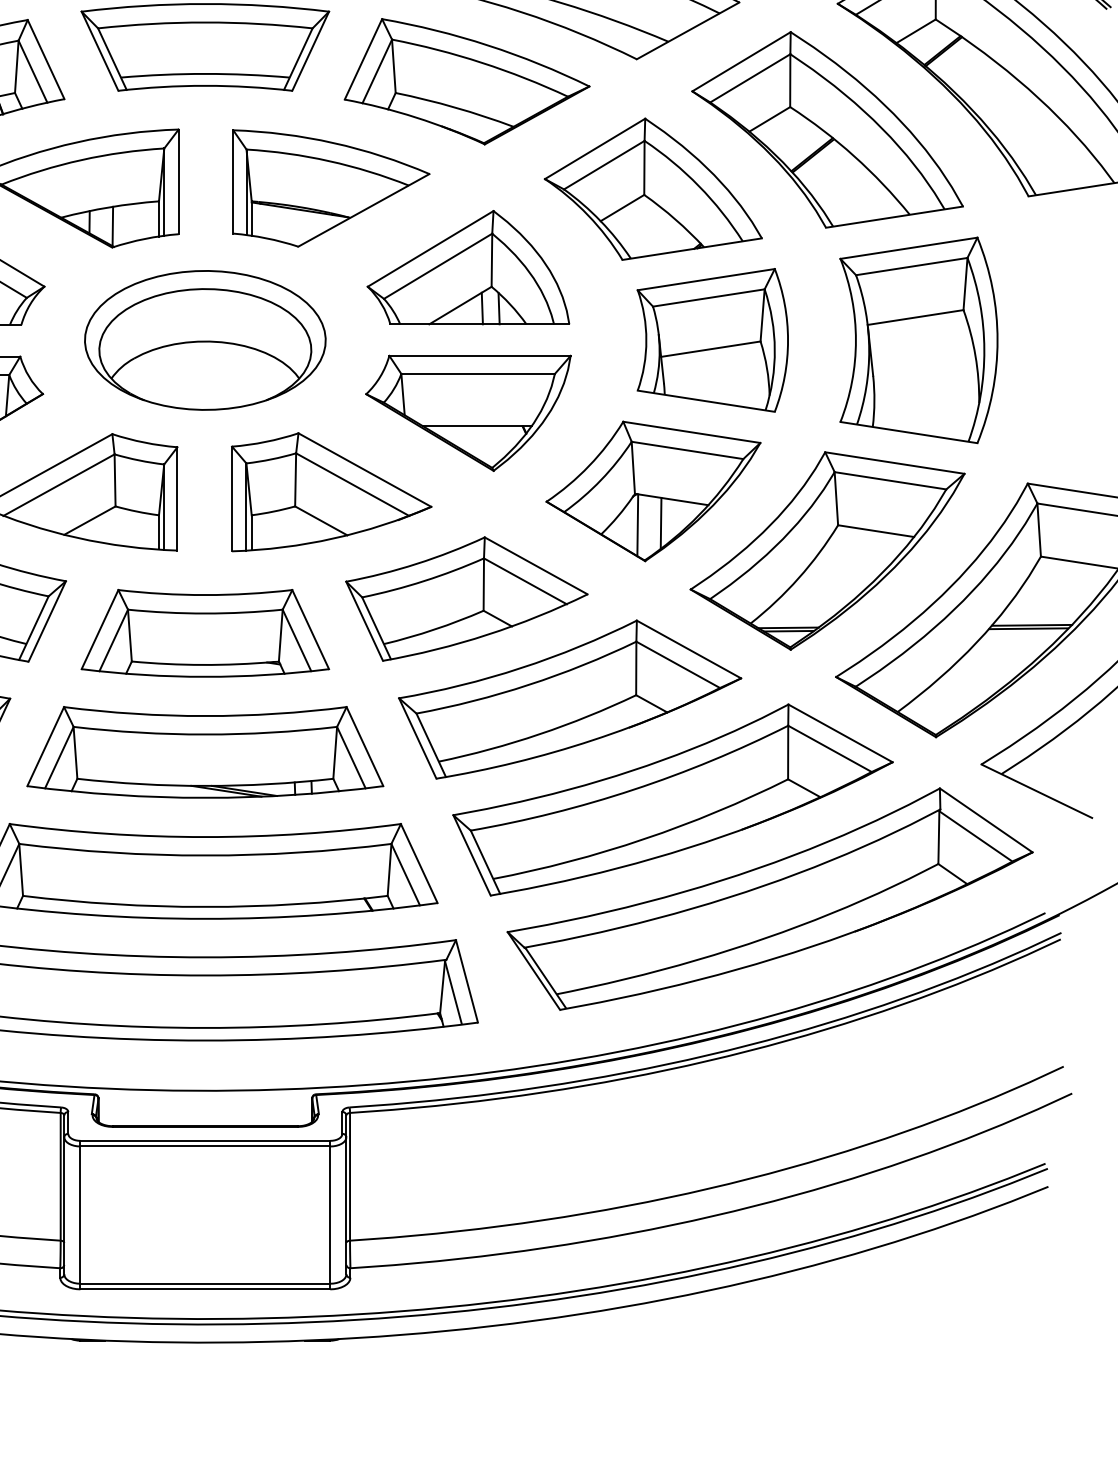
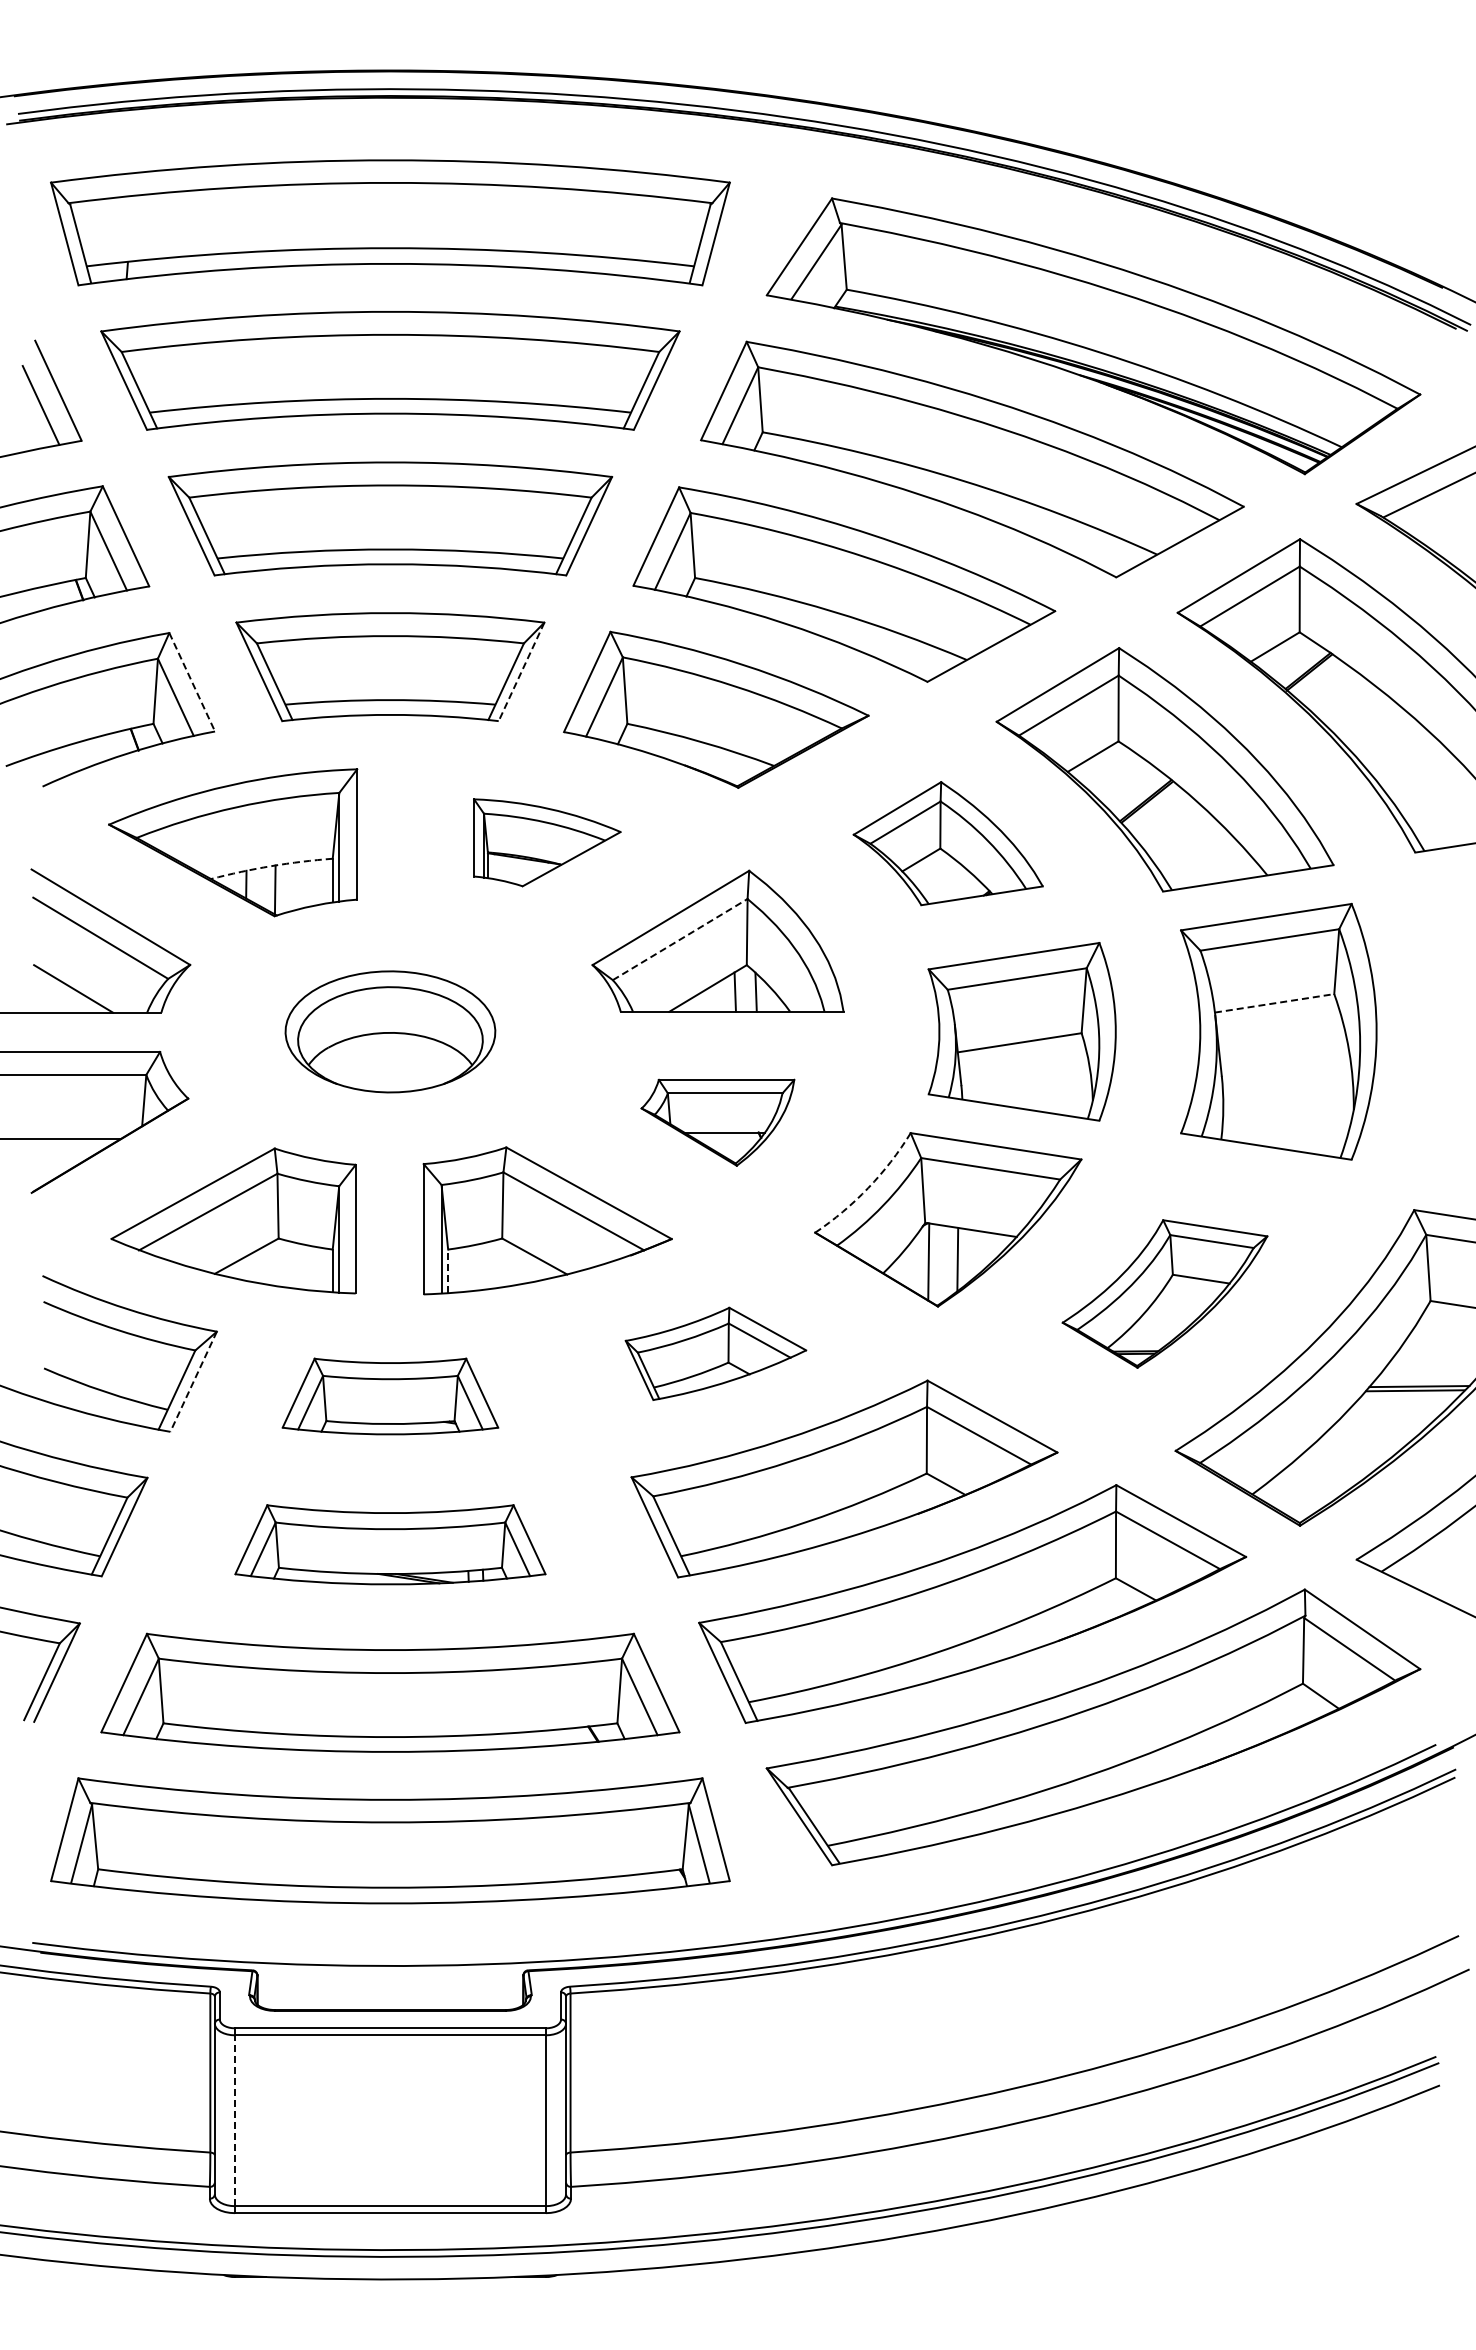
line: (310, 51) -> (521, 672), solid -> dashed
line: (46, 59) -> (192, 682), solid -> dashed
part: (331, 188) -> (547, 842), size x0.6
part: (653, 189) -> (948, 843), size x0.7
arc: (109, 207) -> (271, 866), solid -> dashed
line: (438, 266) -> (680, 939), solid -> dashed
line: (916, 317) -> (1275, 1003), solid -> dashed
part: (205, 340) -> (390, 1031), size x0.7
part: (468, 413) -> (717, 1122), size x0.6
arc: (589, 466) -> (868, 1188), solid -> dashed
line: (251, 532) -> (448, 1271), solid -> dashed
part: (827, 550) -> (1164, 1293), size x0.6
part: (466, 598) -> (715, 1353), size x0.6
line: (47, 622) -> (193, 1382), solid -> dashed
part: (205, 633) -> (390, 1396), size x0.7
part: (205, 752) -> (390, 1544), size x0.7
line: (80, 1214) -> (234, 2120), solid -> dashed

